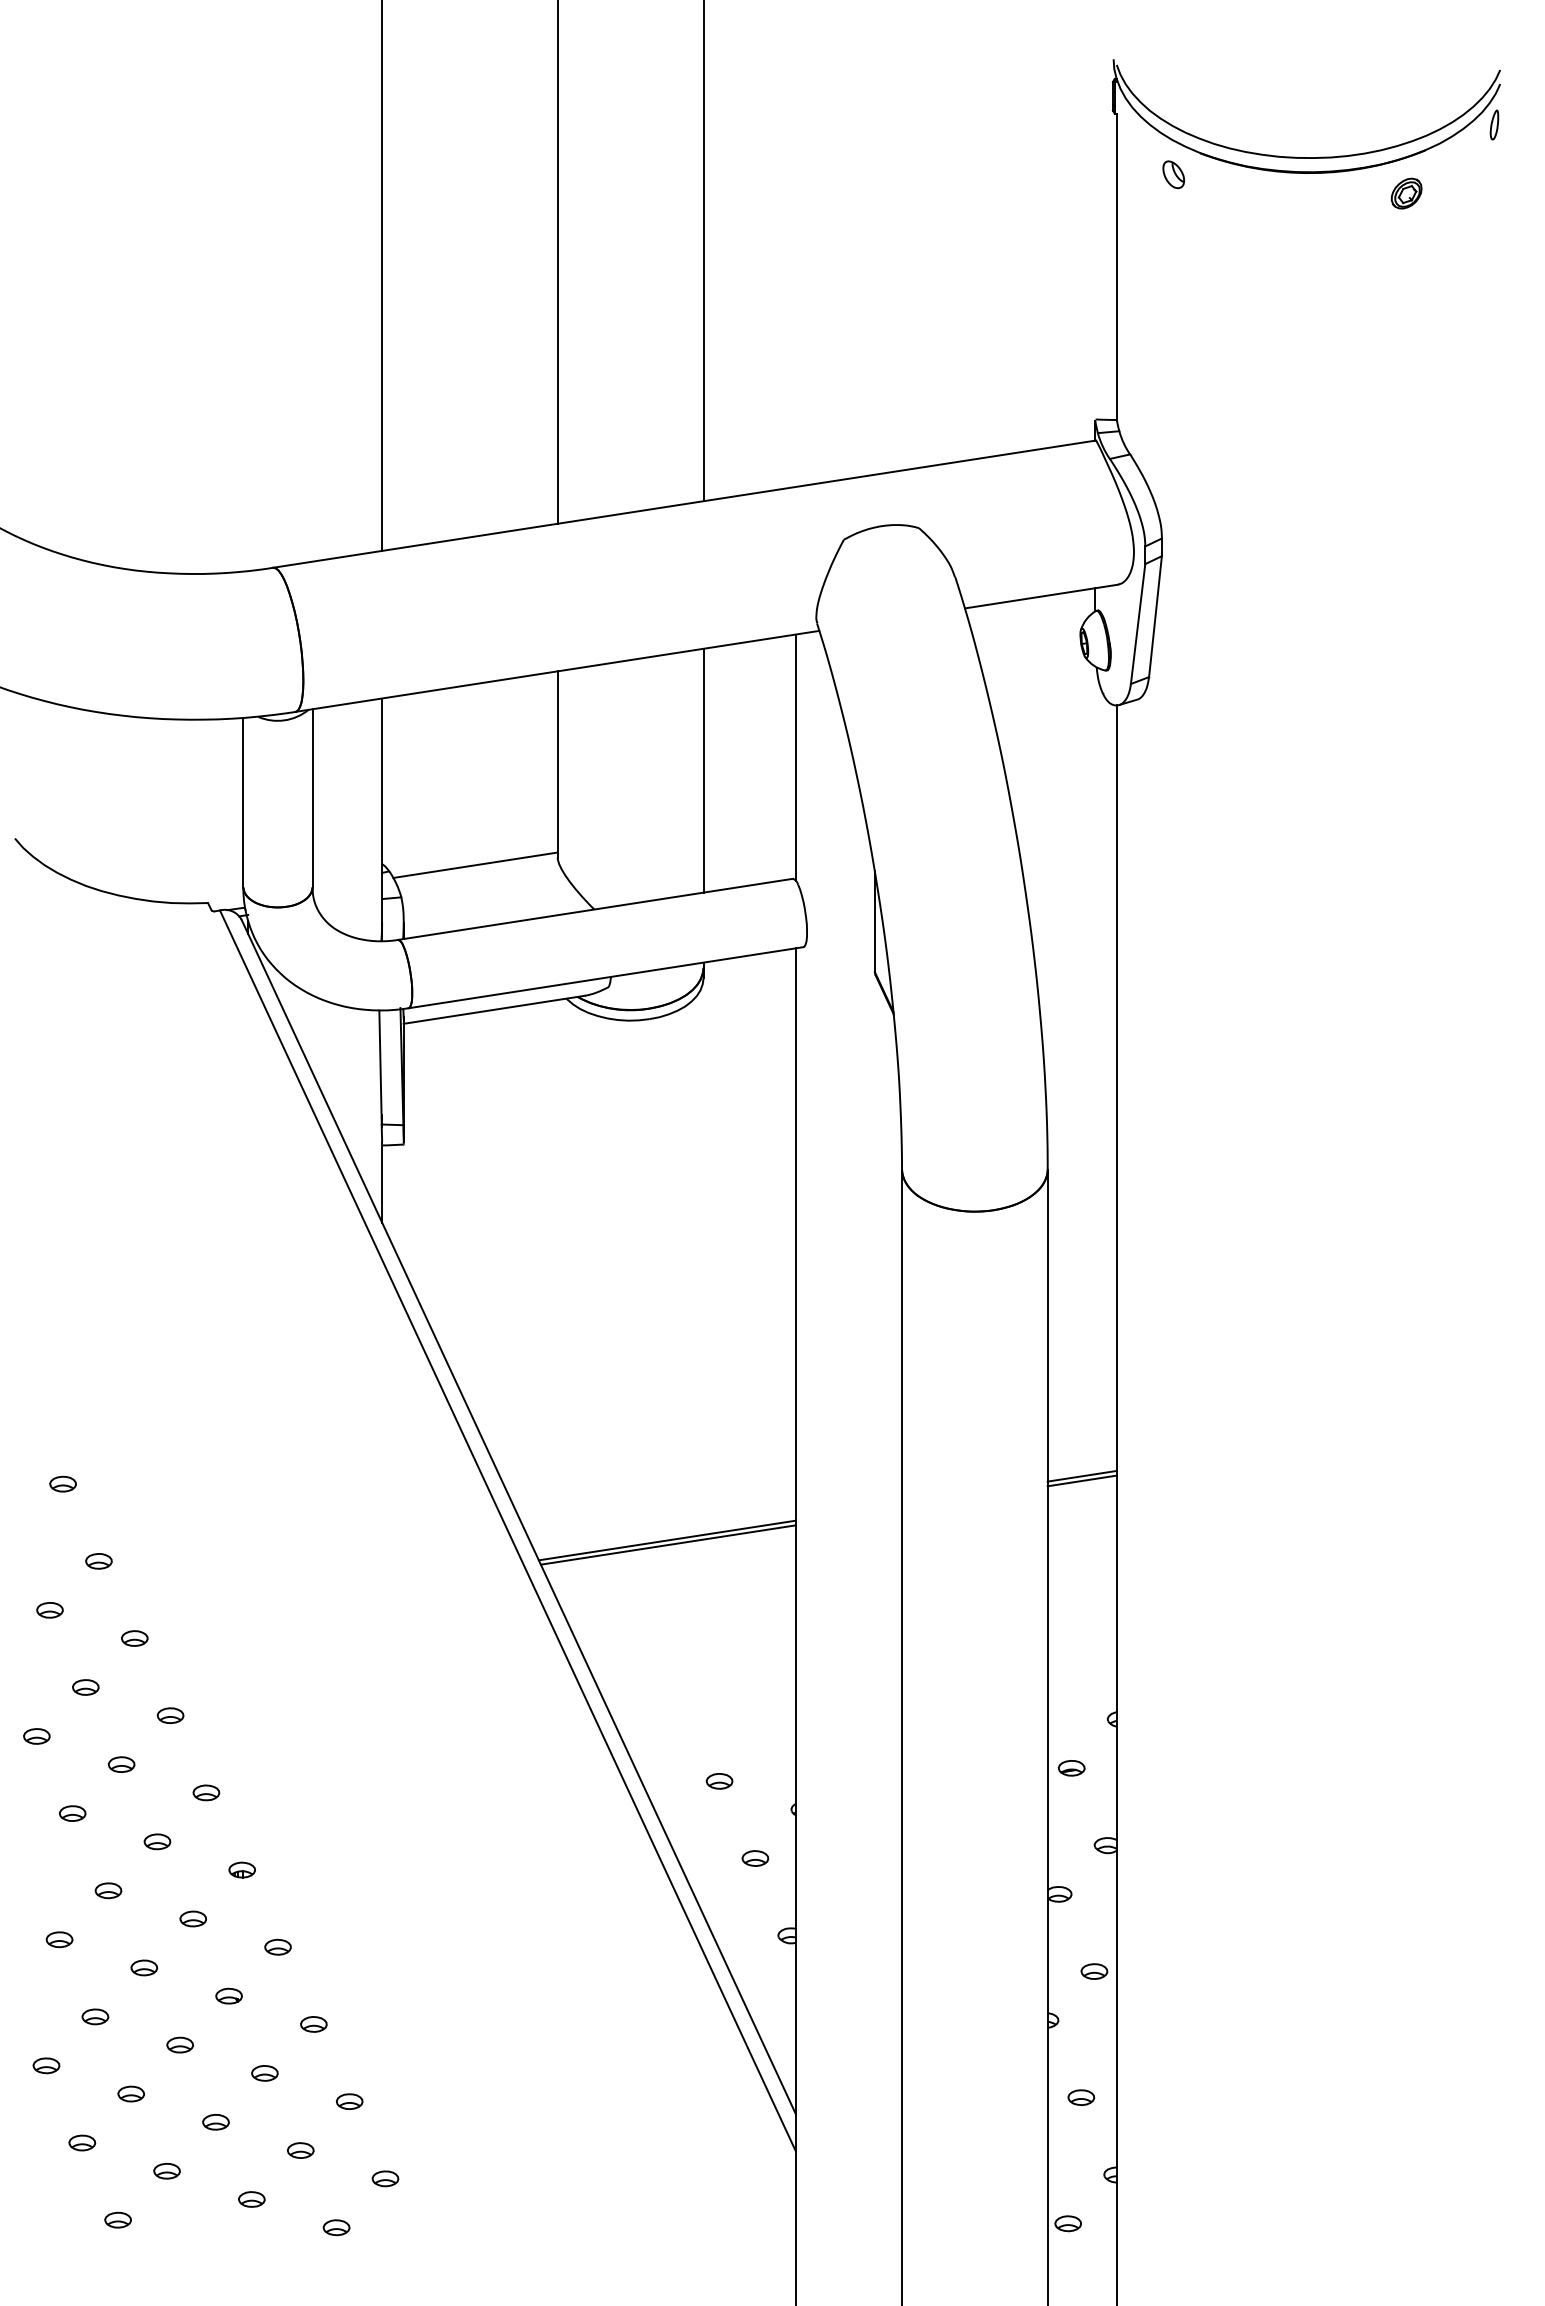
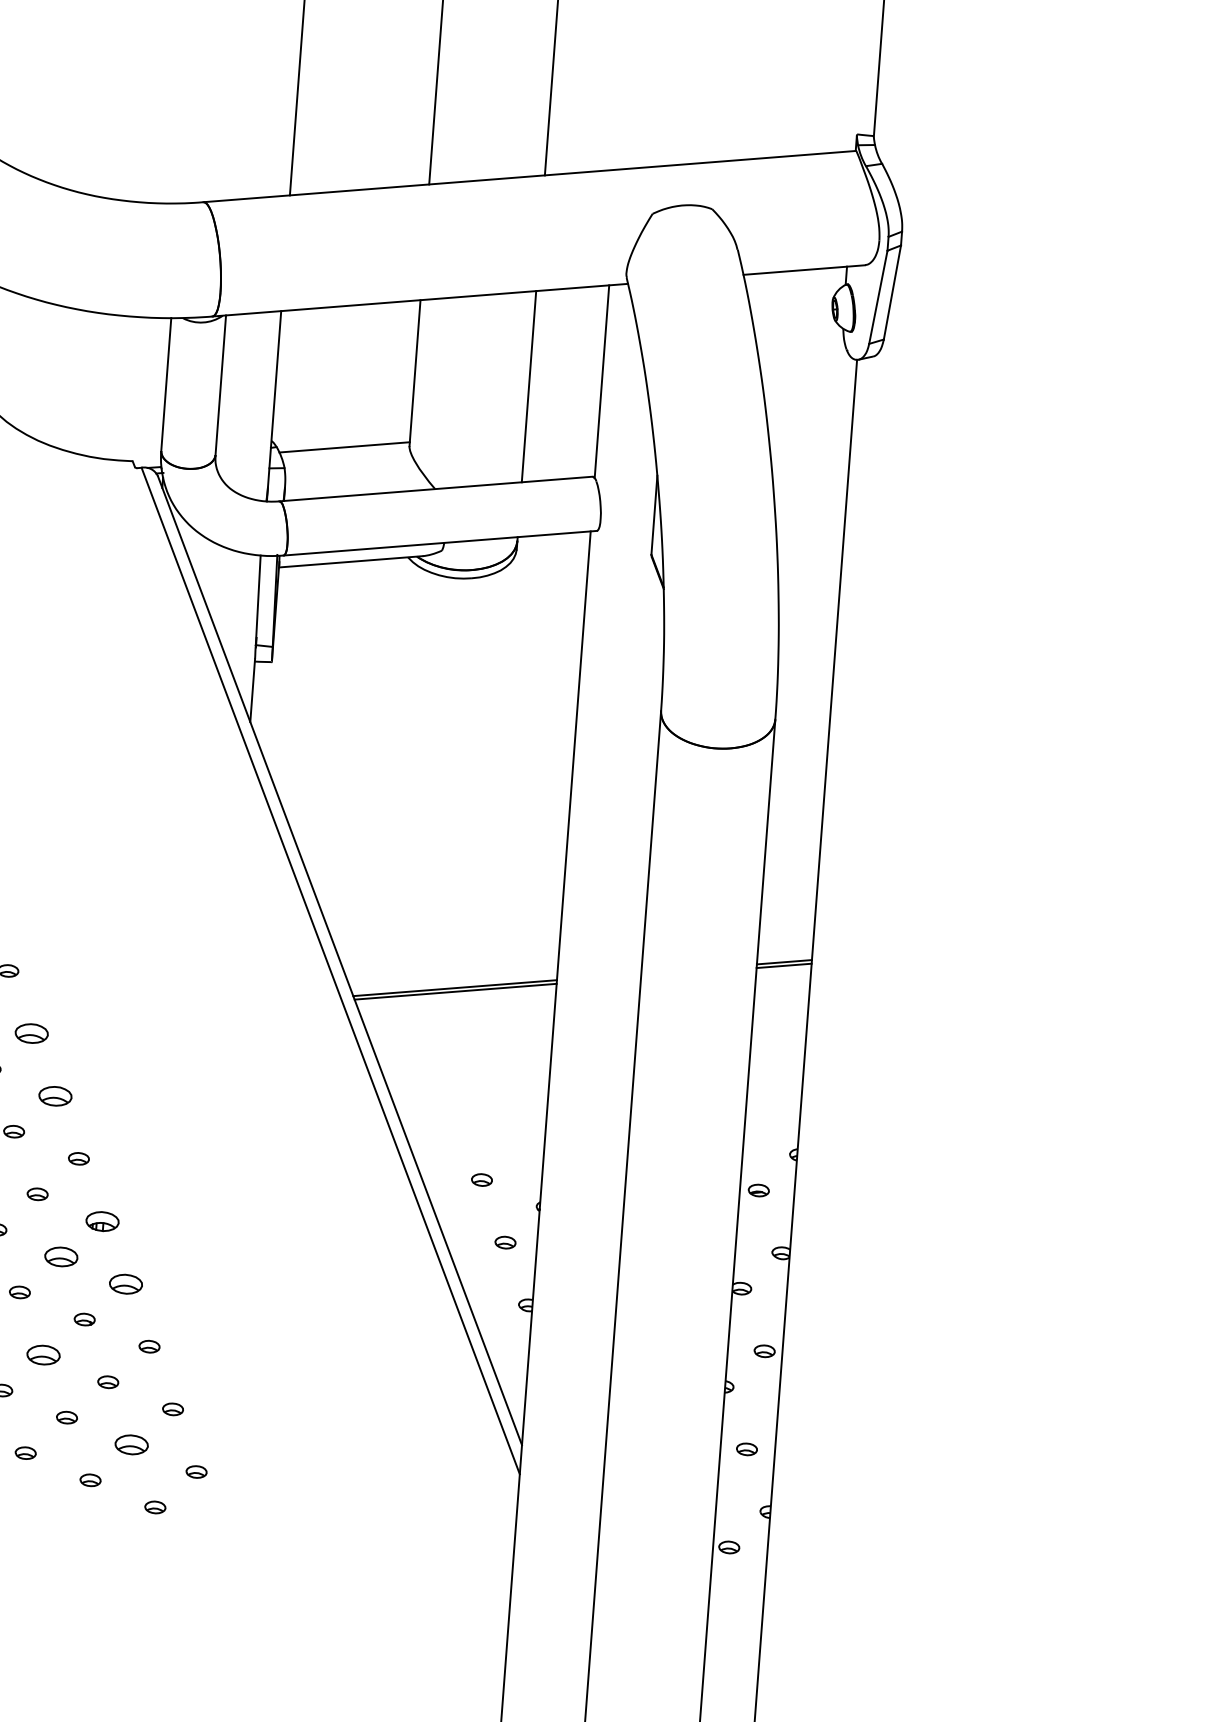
part: (134, 1638) -> (31, 1033), size x1.6
part: (170, 1715) -> (55, 1096), size x1.6
part: (241, 1869) -> (101, 1220), size x1.6
part: (192, 1918) -> (60, 1256), size x1.6
part: (277, 1946) -> (125, 1283), size x1.6
part: (179, 2044) -> (42, 1354), size x1.6
part: (300, 2150) -> (131, 1444), size x1.6

